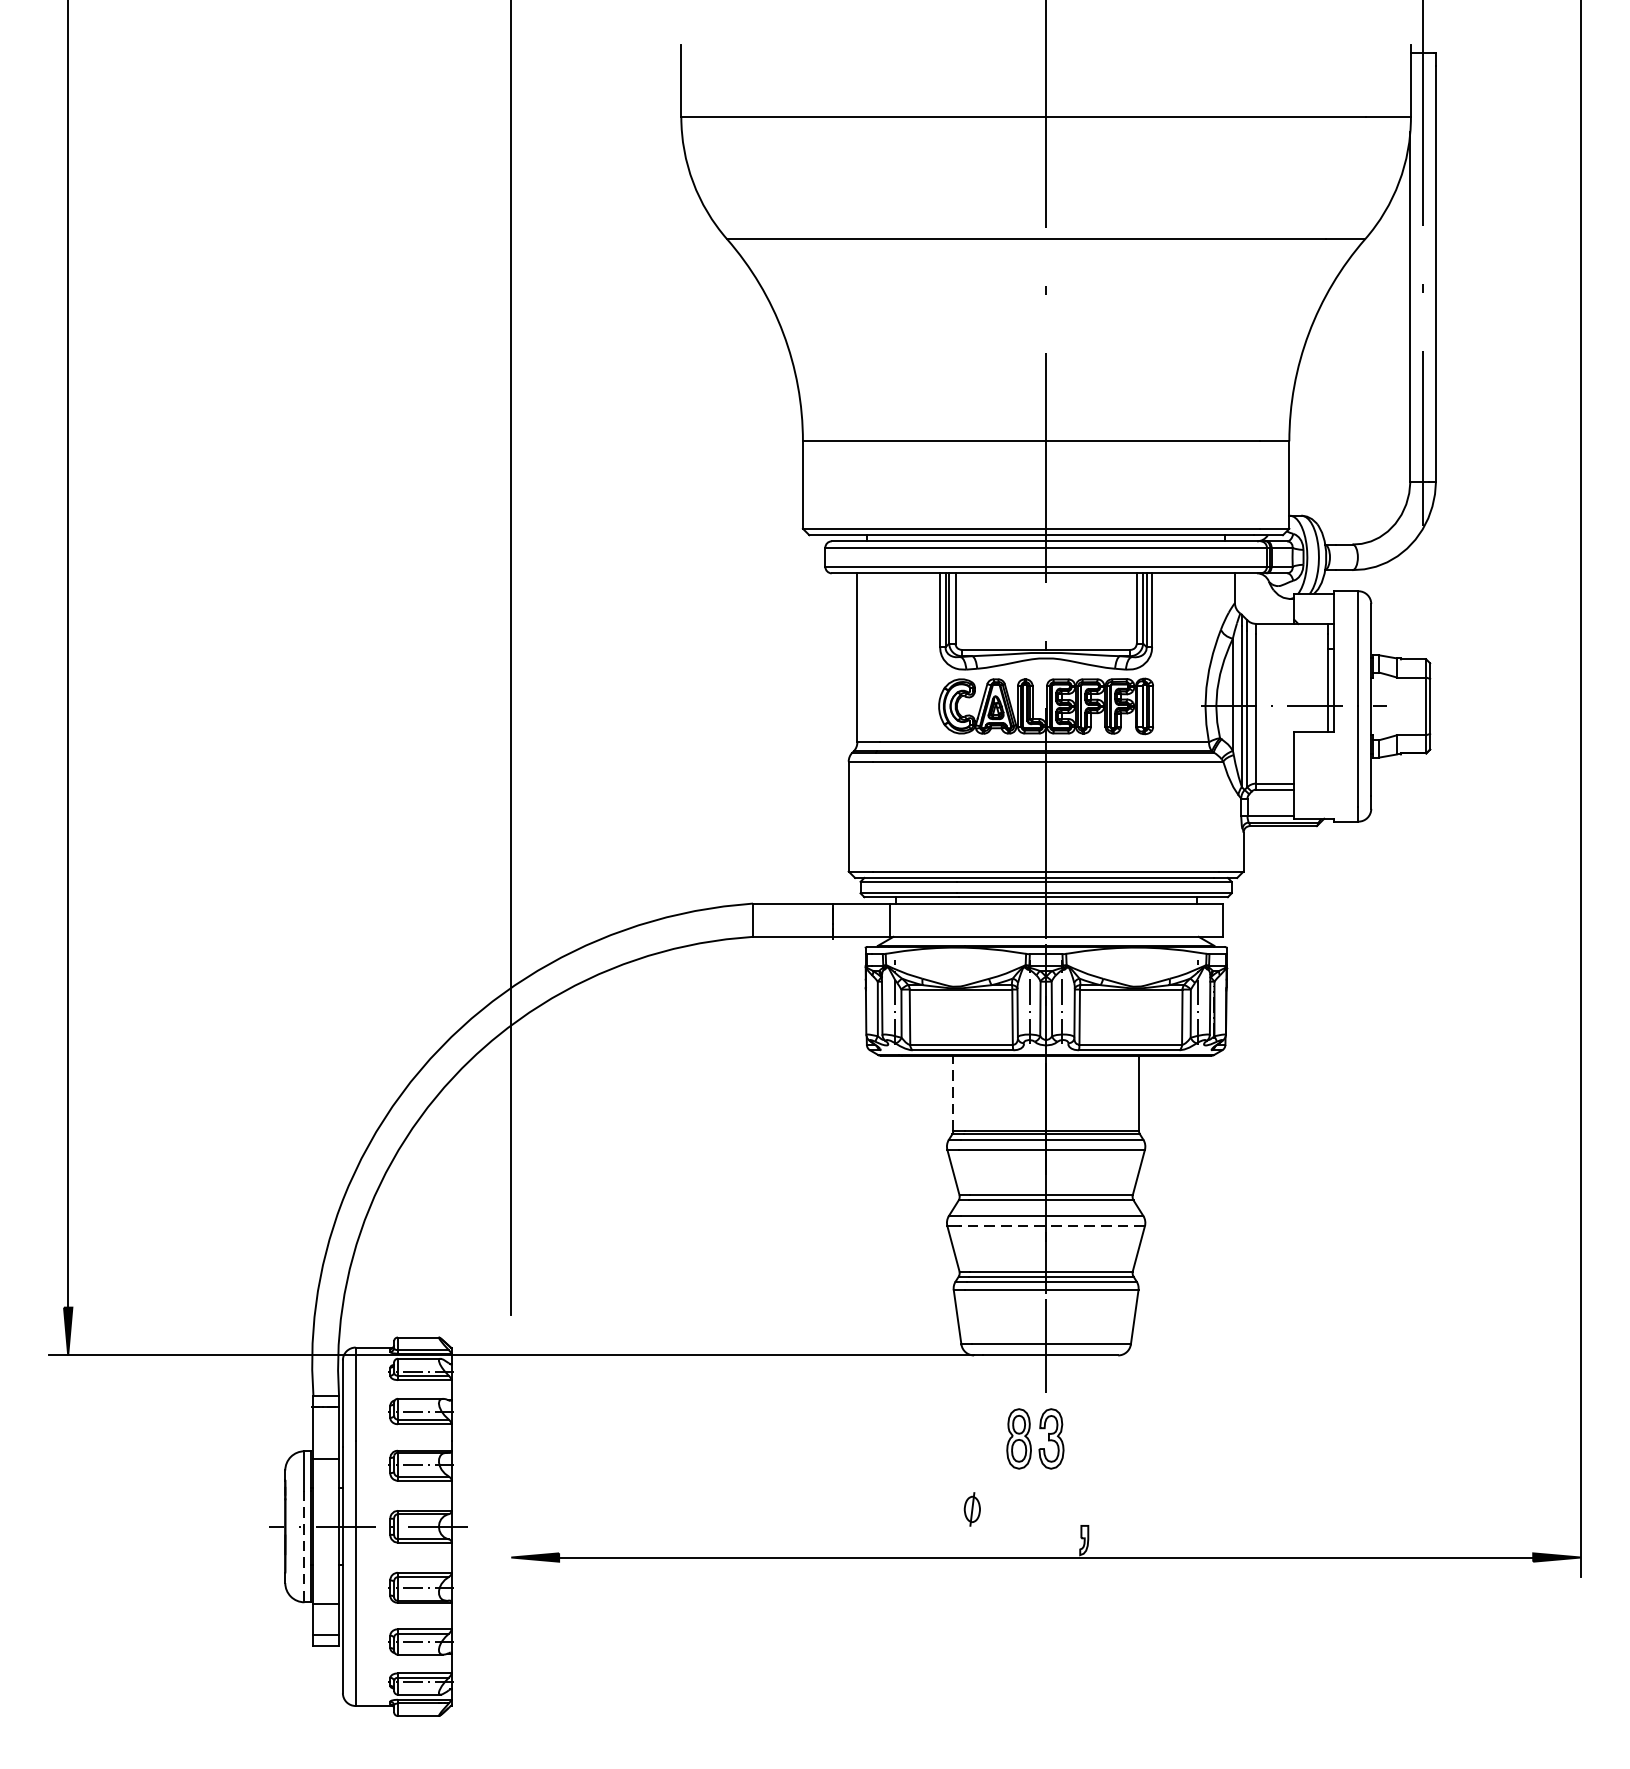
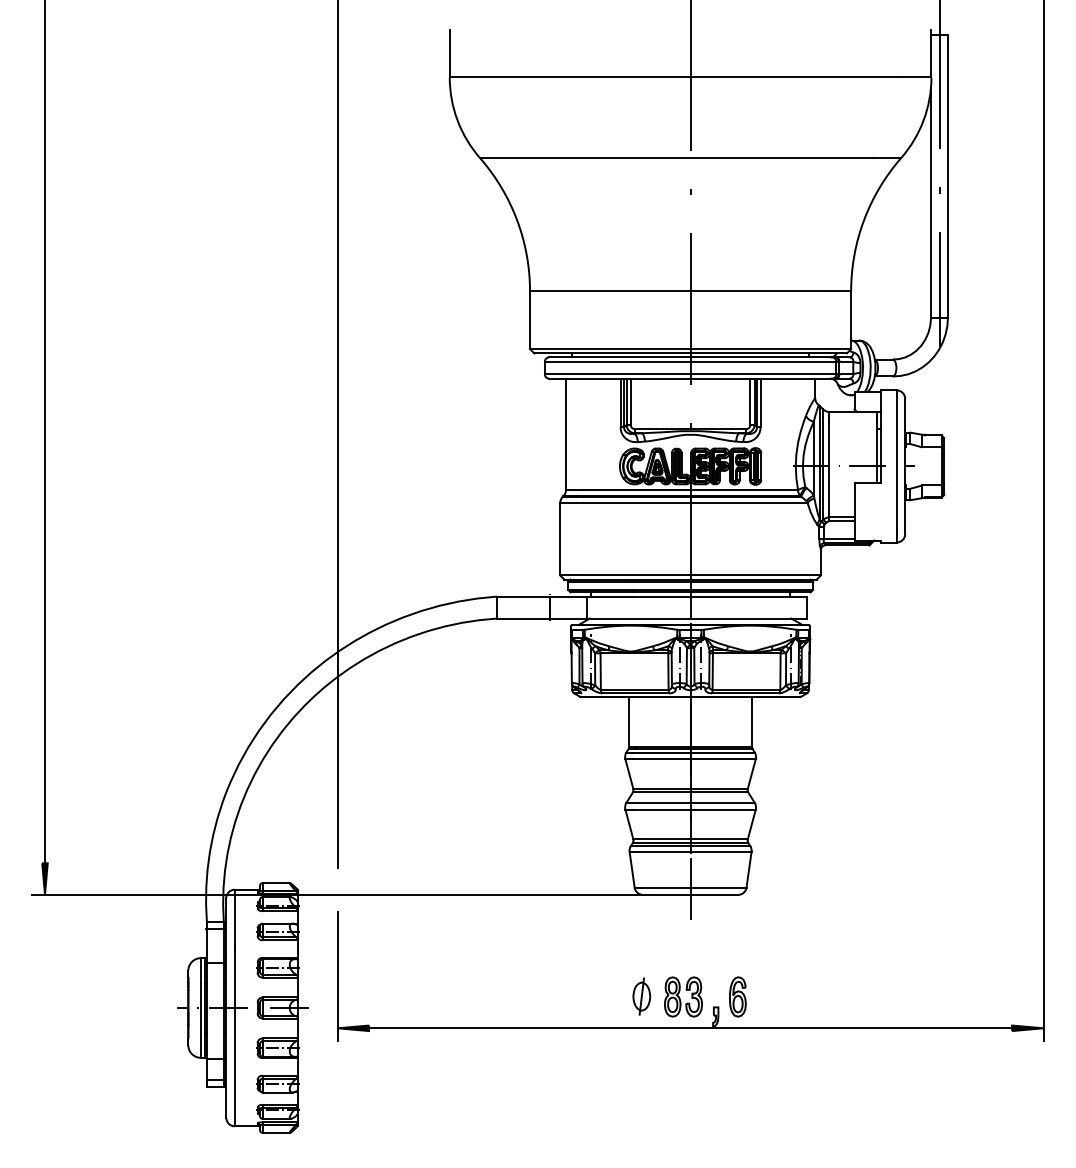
line: (953, 1092) -> (629, 721), dashed -> solid
line: (1052, 1226) -> (694, 809), dashed -> solid
part: (1035, 1438) -> (683, 996), moved
line: (511, 1477) -> (337, 975), added
part: (971, 1509) -> (641, 996), size x1.67
part: (1117, 1509) -> (737, 996), added
line: (303, 1545) -> (200, 1020), dashed -> solid

